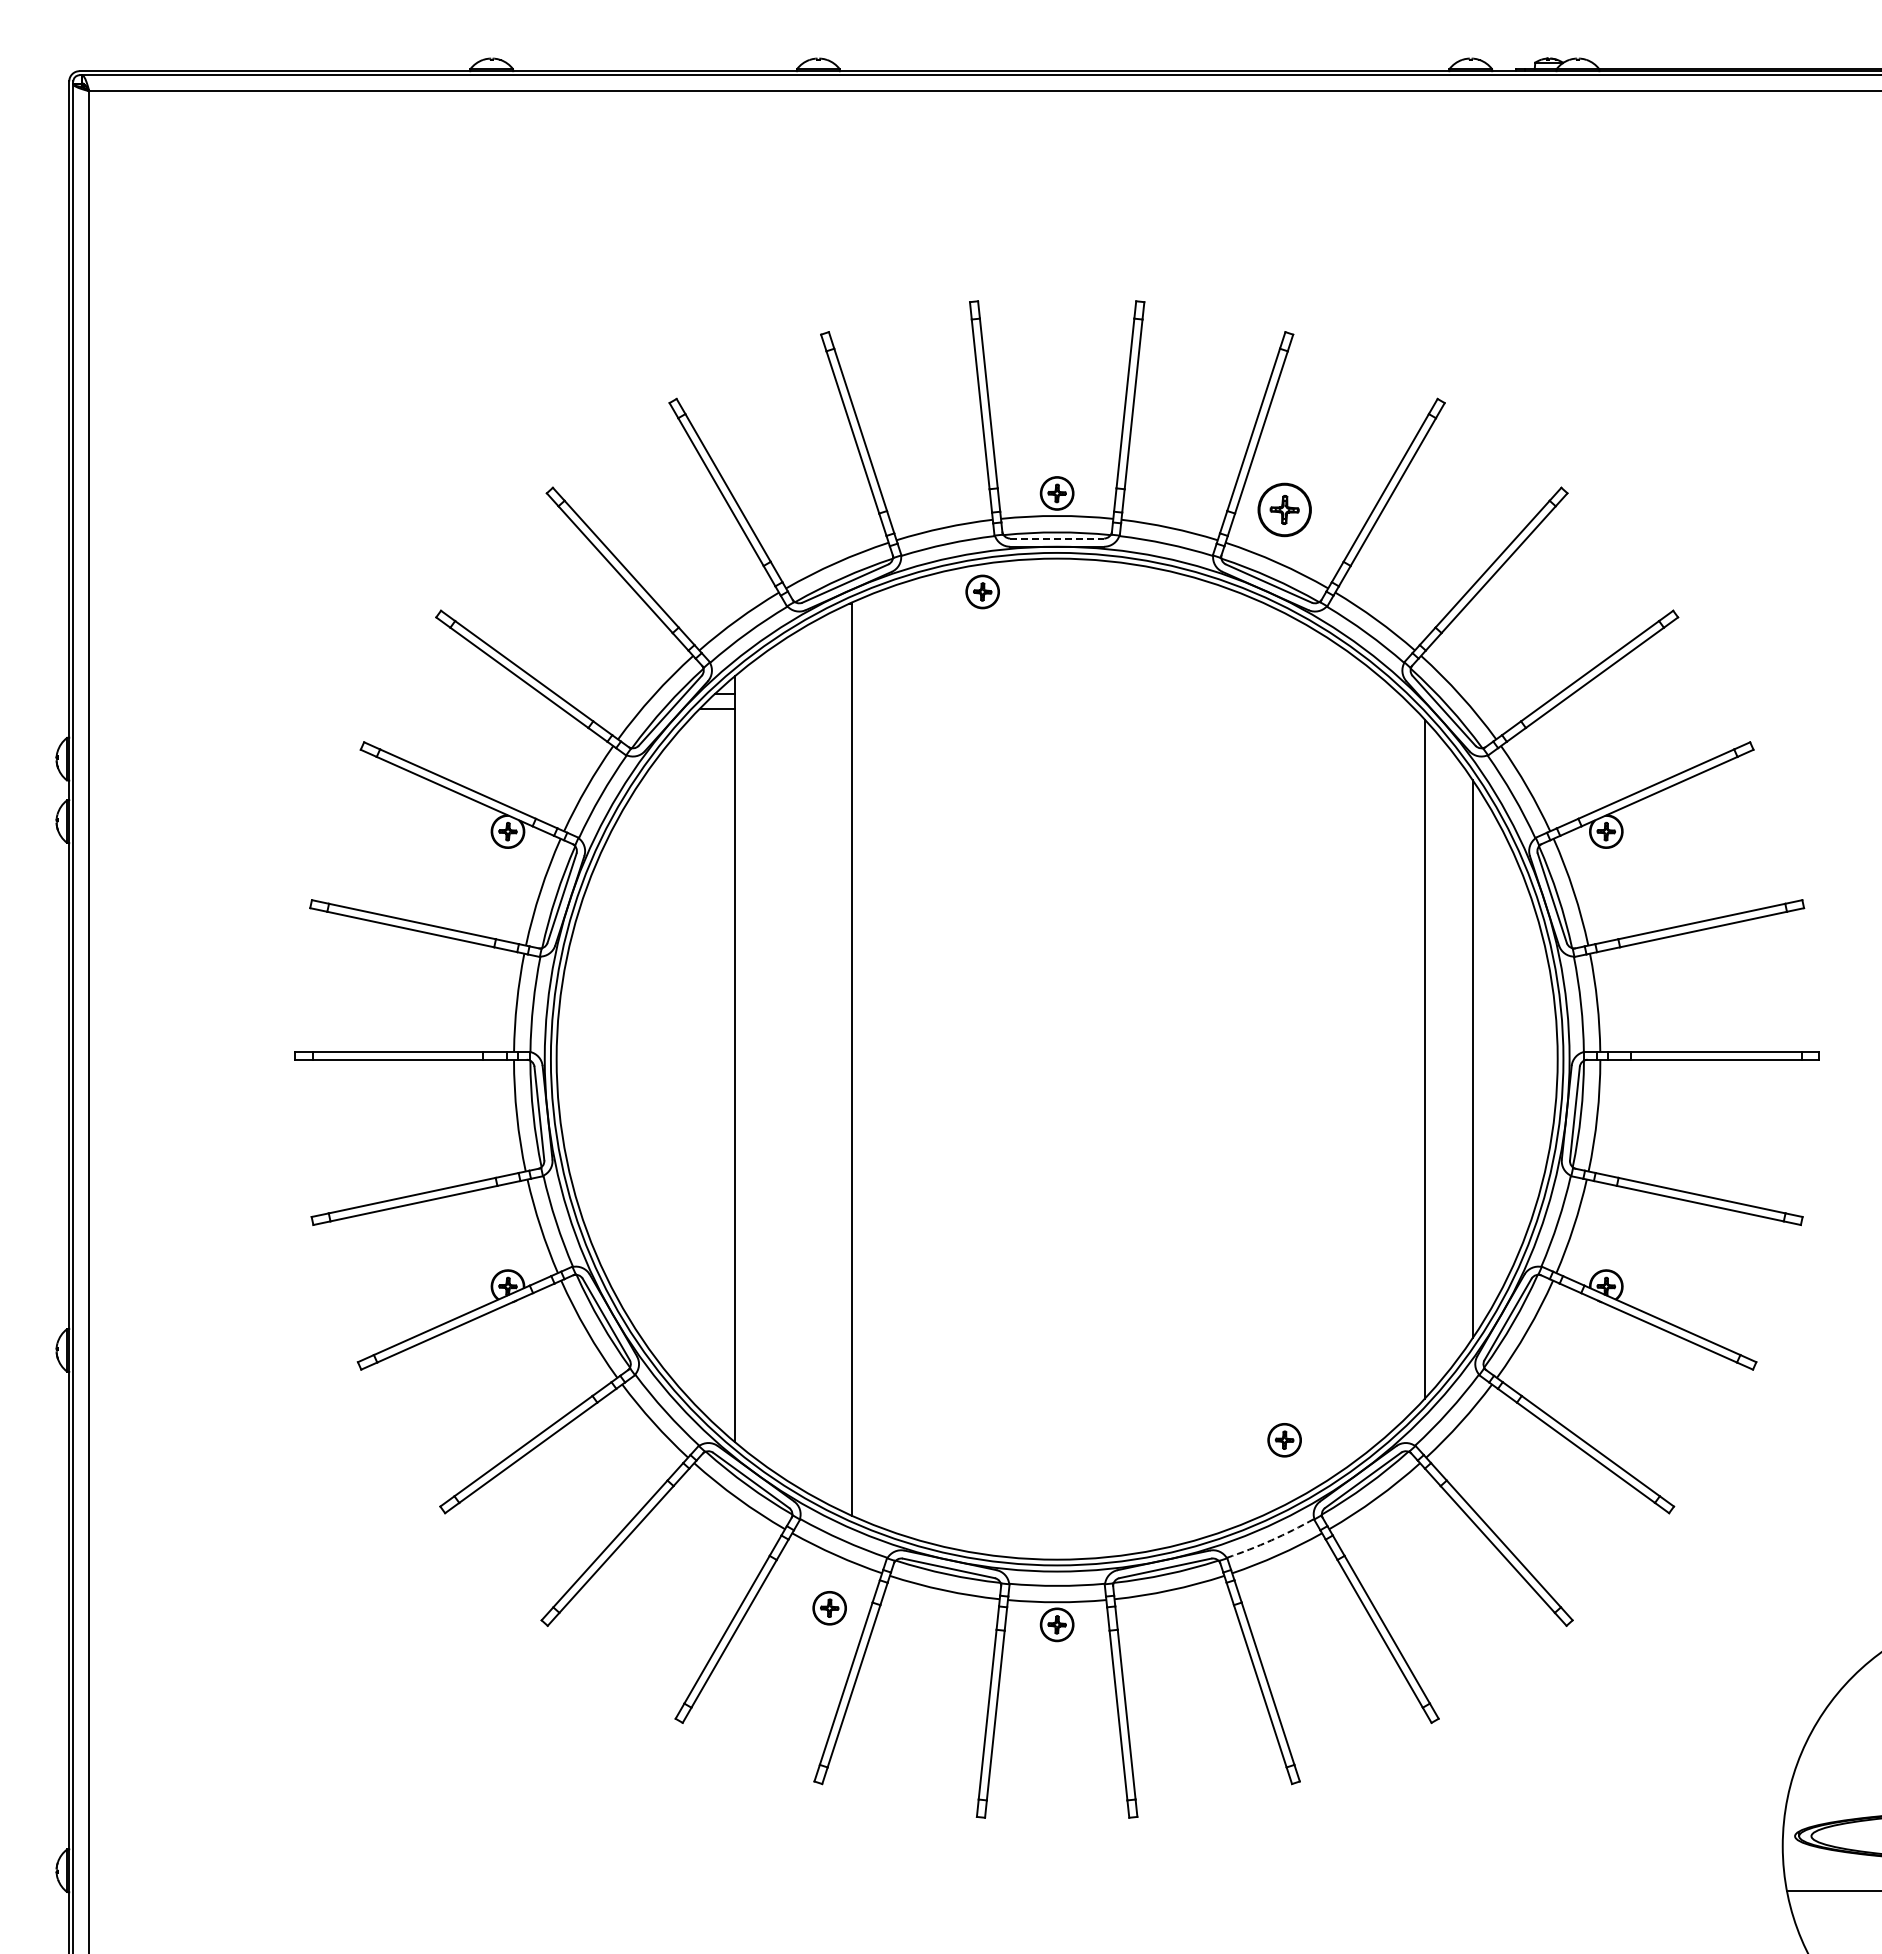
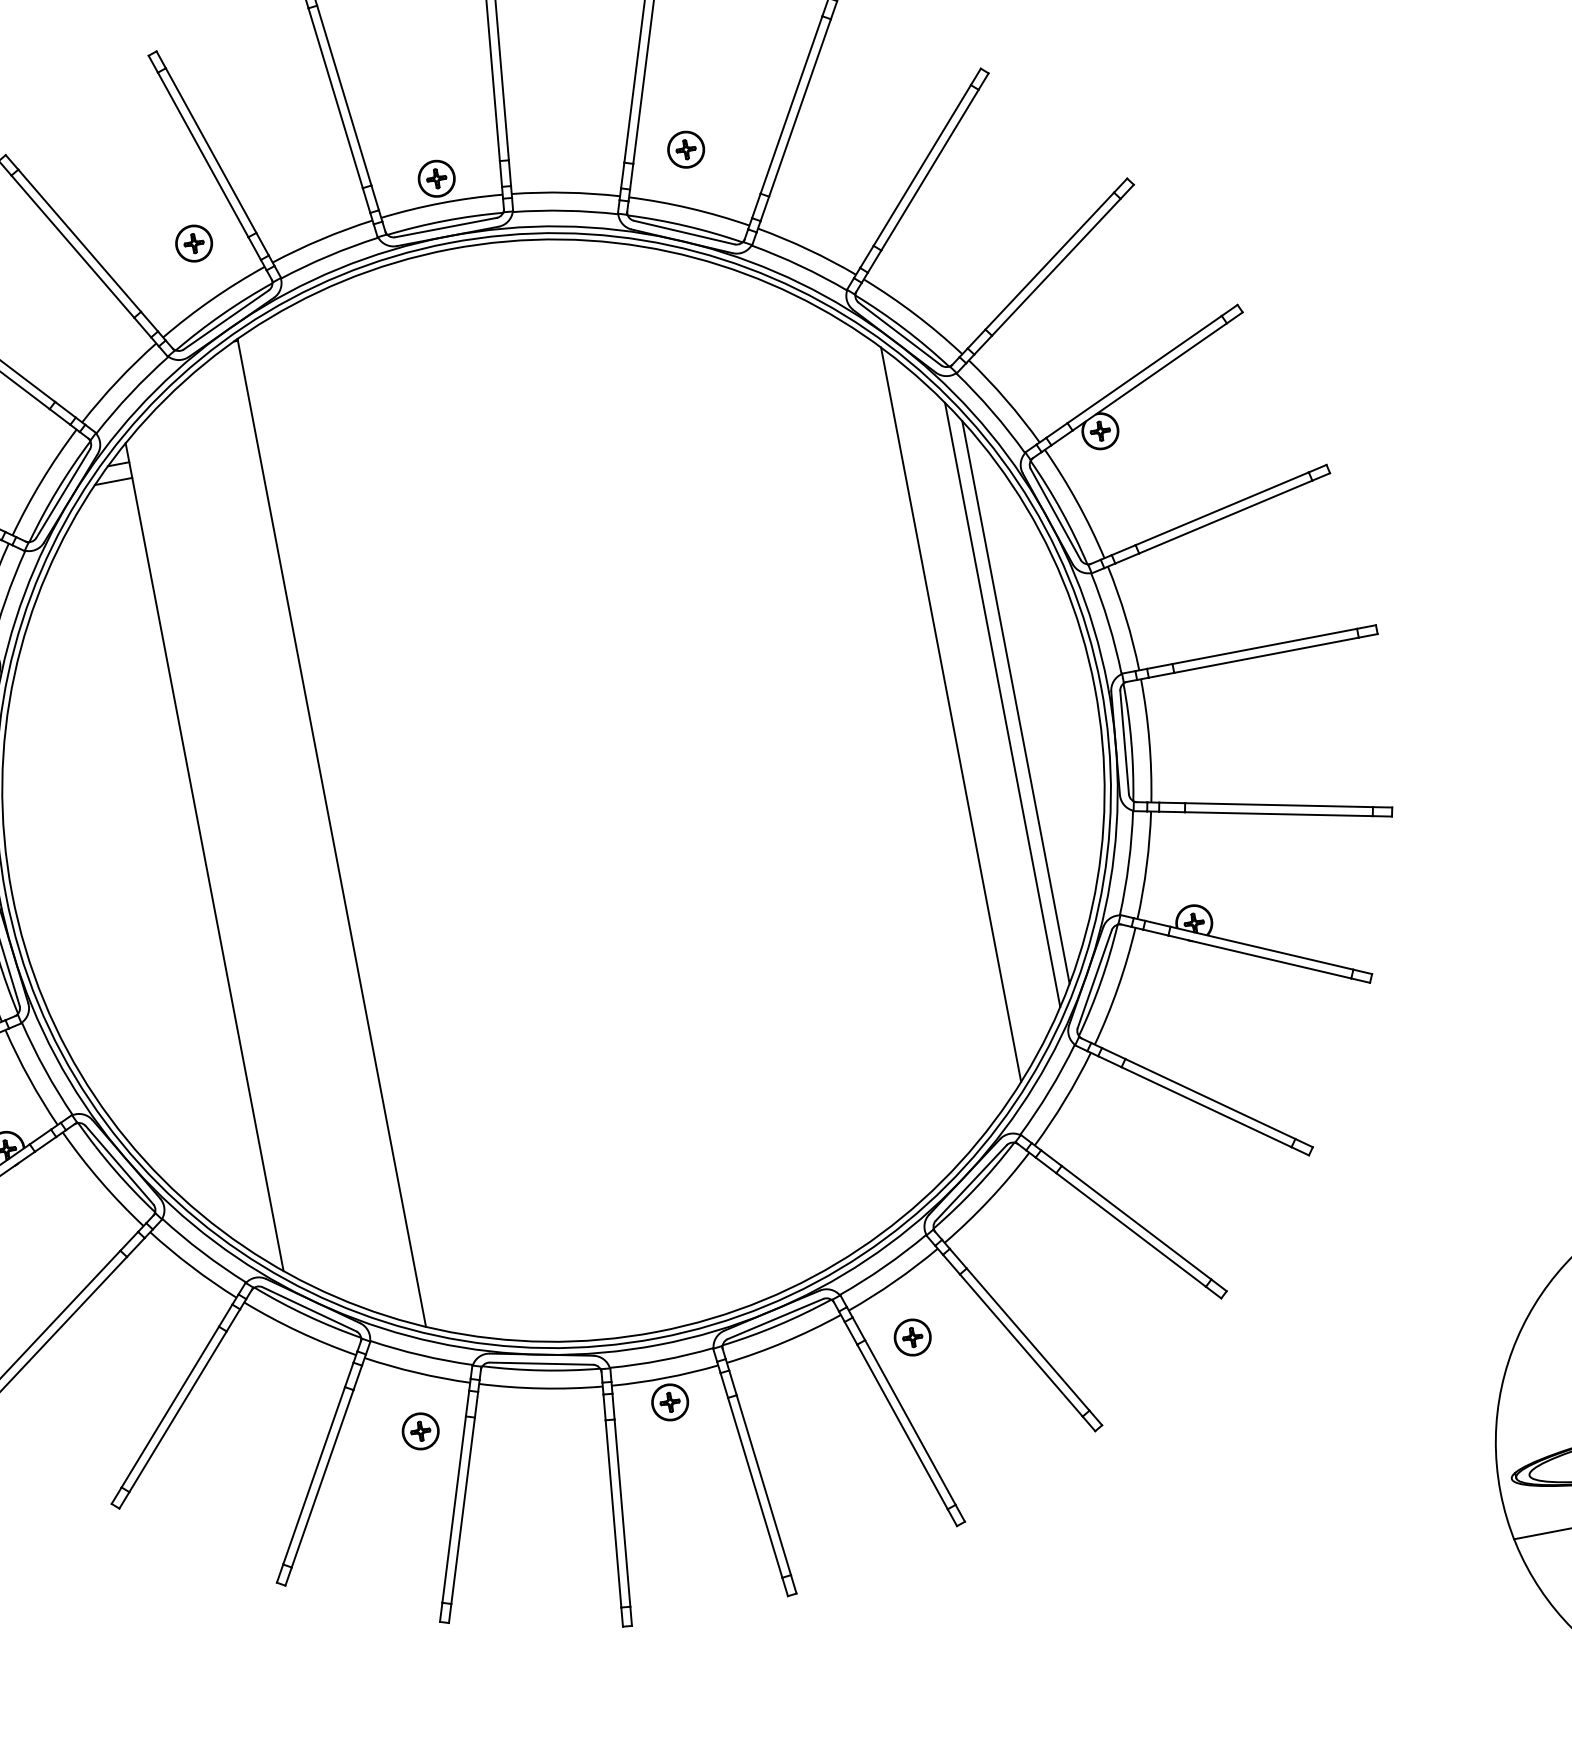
part: (1284, 509) -> (685, 149), size x0.62
line: (1057, 538) -> (446, 227), dashed -> solid
part: (982, 591) -> (193, 243), moved
line: (1484, 1059) -> (1015, 702), added
part: (1284, 1440) -> (912, 1337), moved
arc: (1271, 1540) -> (884, 1266), dashed -> solid

